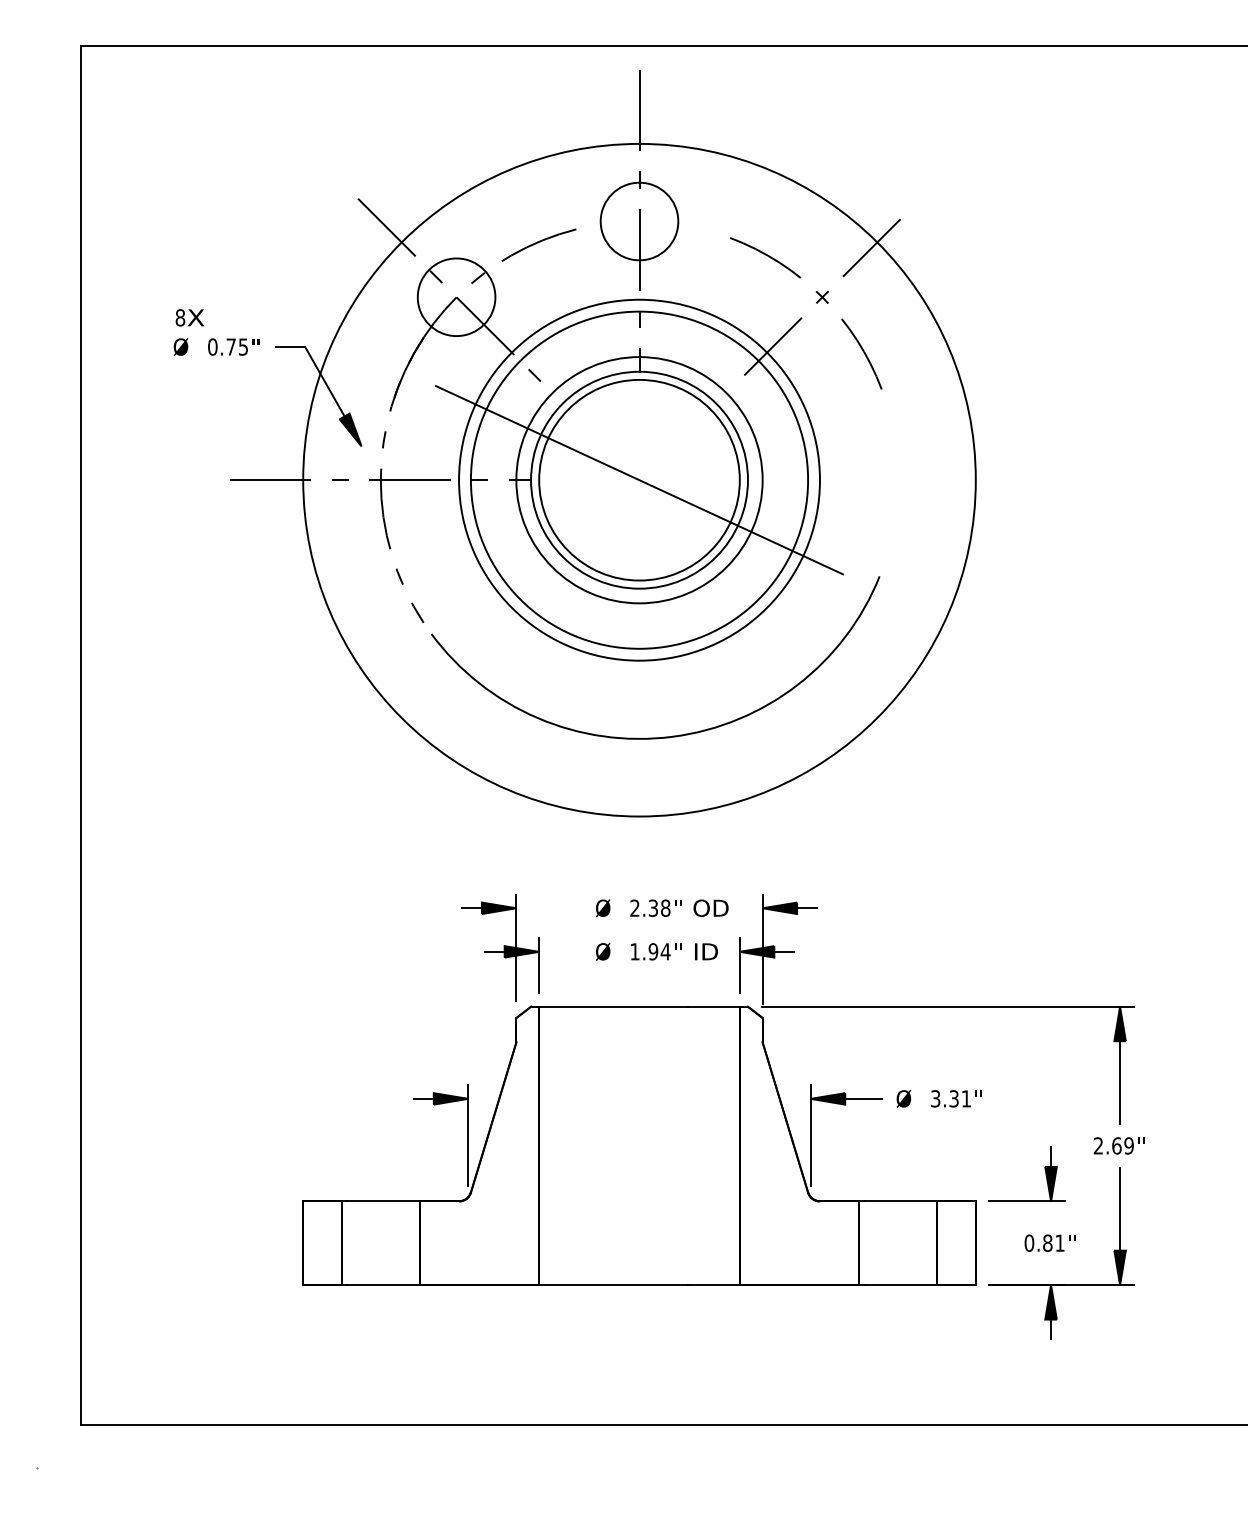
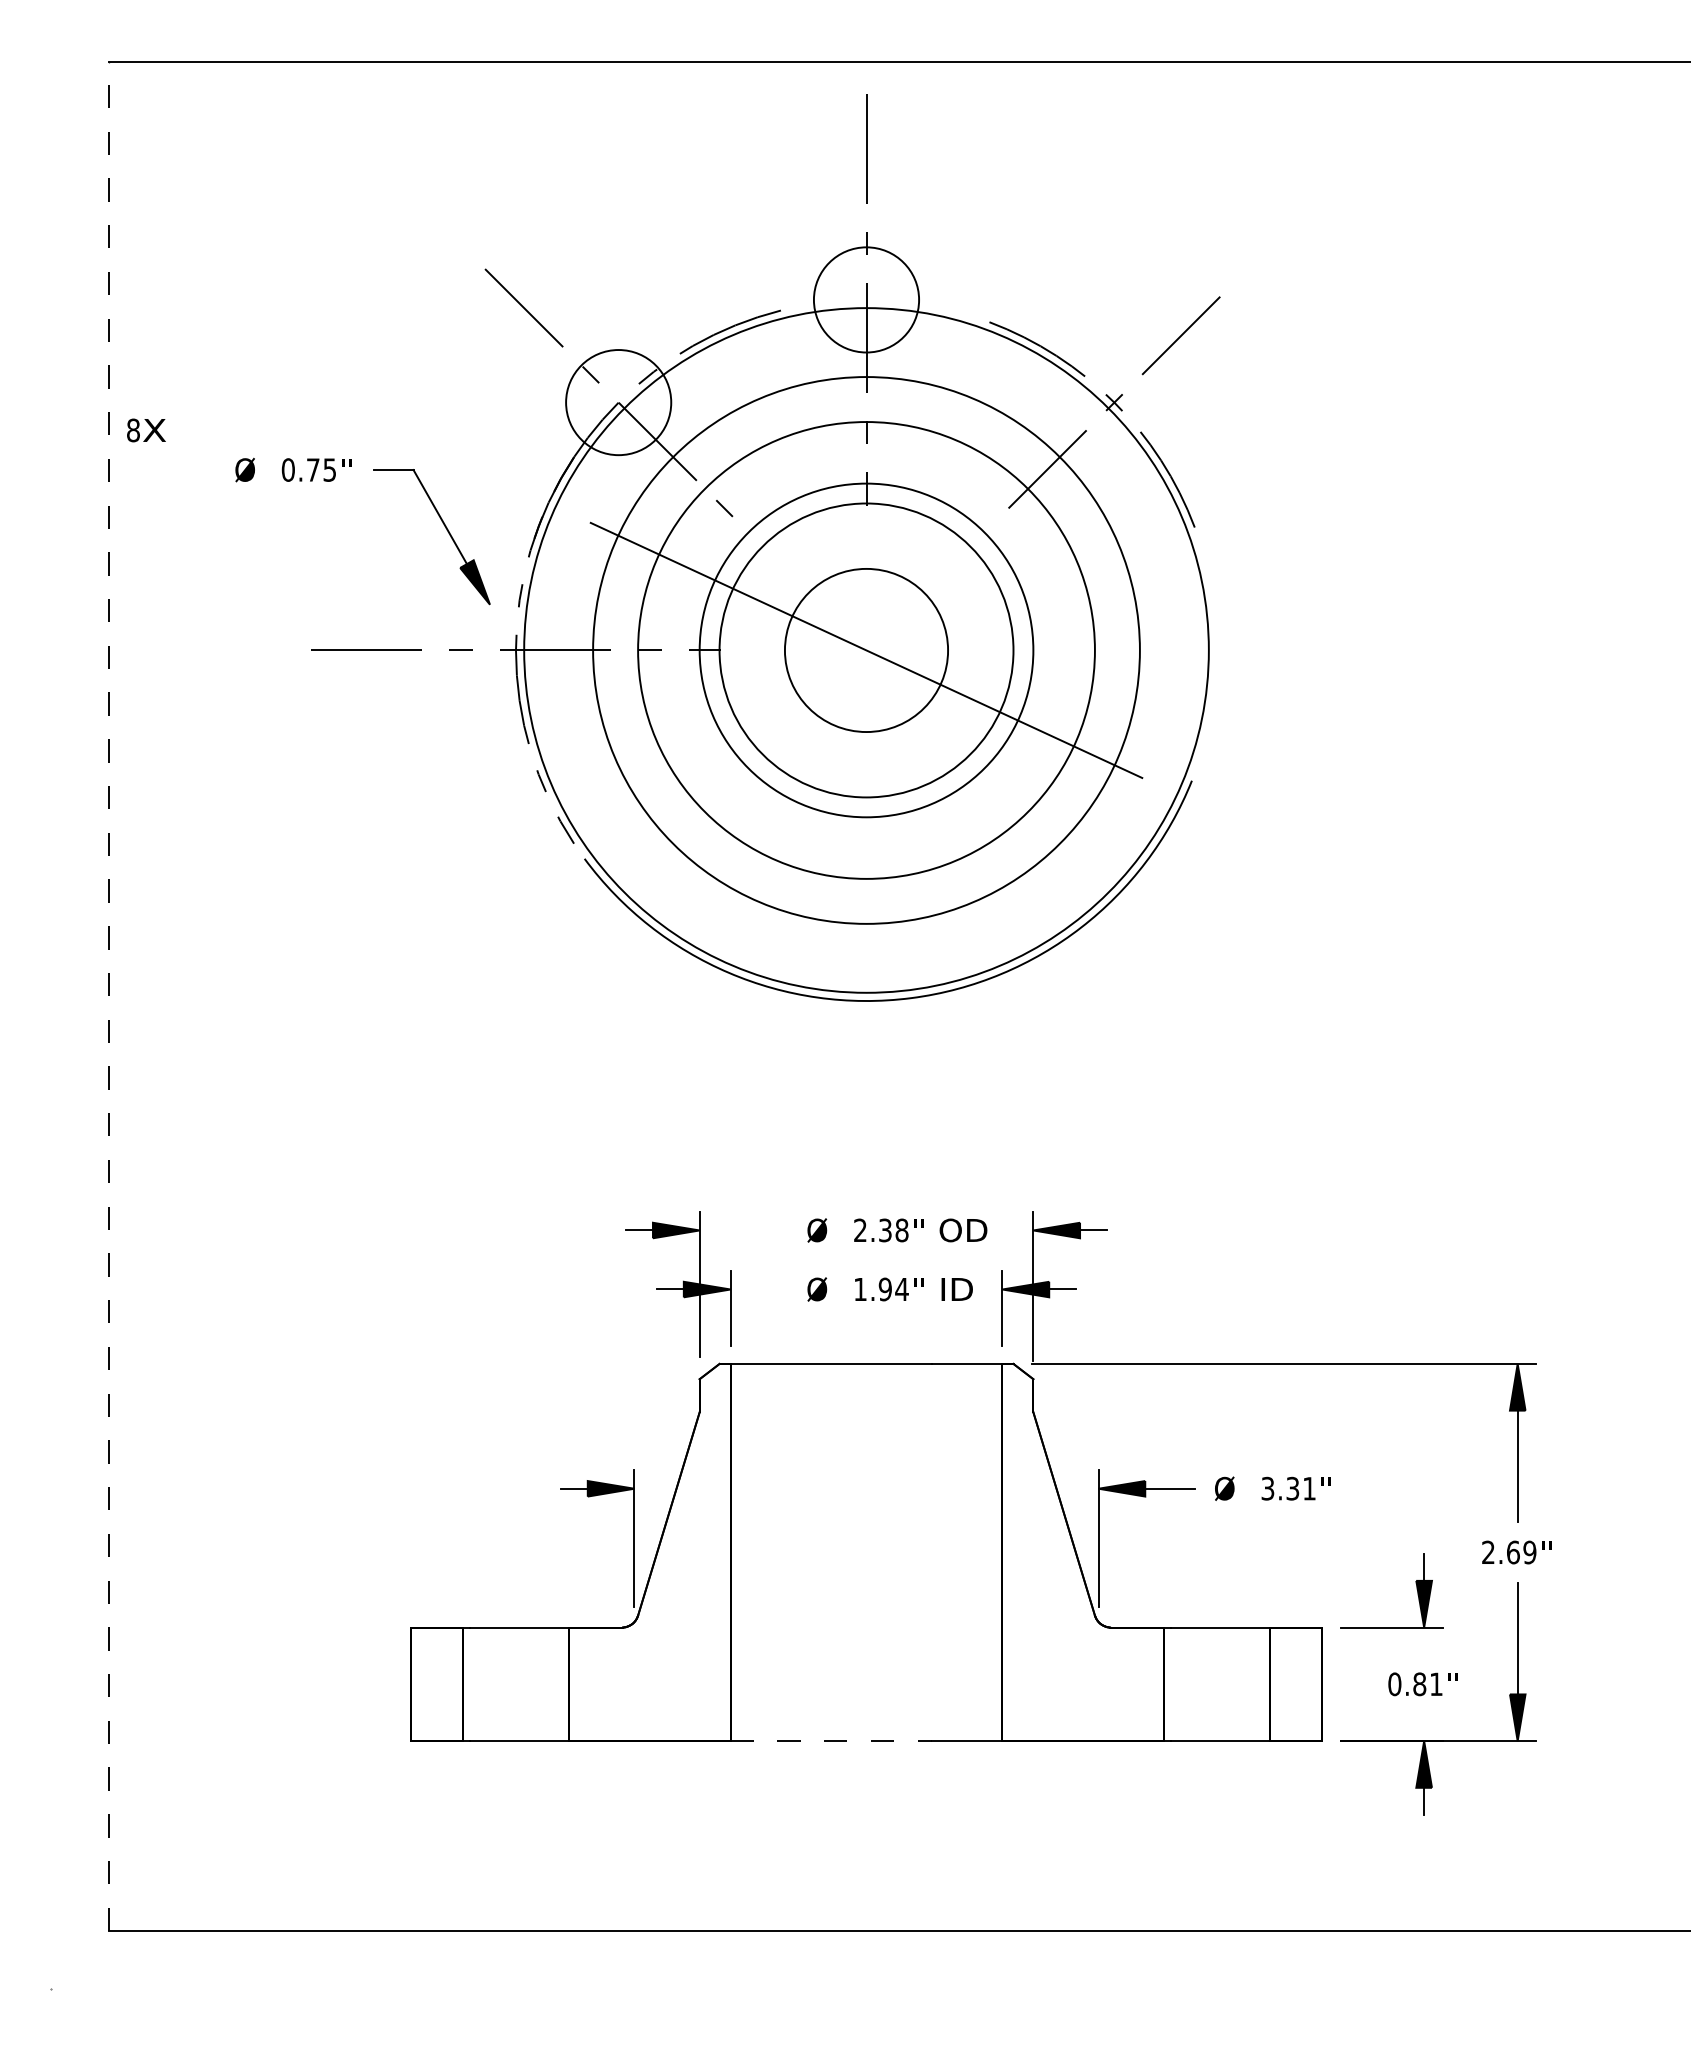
text: (190, 317) -> (146, 430), moved
circle: (639, 480) -> (866, 650), size x0.6
circle: (639, 480) -> (866, 650), size x0.6
circle: (639, 480) -> (866, 650), size x1.4
line: (80, 735) -> (109, 996), solid -> dashed
line: (613, 1285) -> (831, 1741), solid -> dashed

